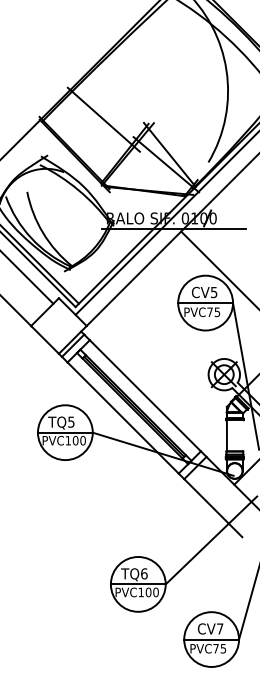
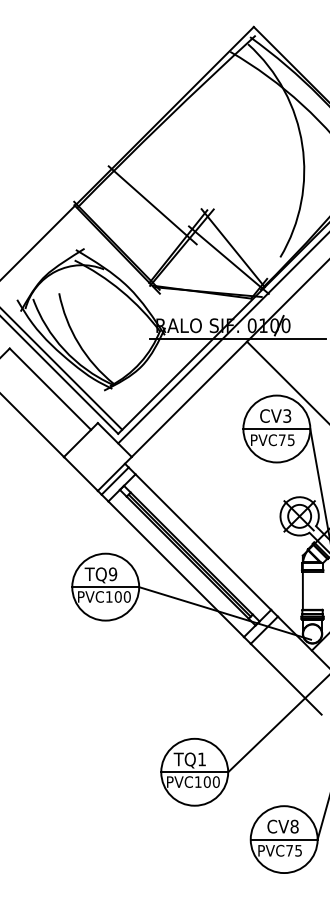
text: (214, 292) -> (287, 415), CV5 -> CV3
text: (71, 421) -> (113, 573), TQ5 -> TQ9
text: (144, 573) -> (202, 759), TQ6 -> TQ1
text: (220, 628) -> (294, 826), CV7 -> CV8

